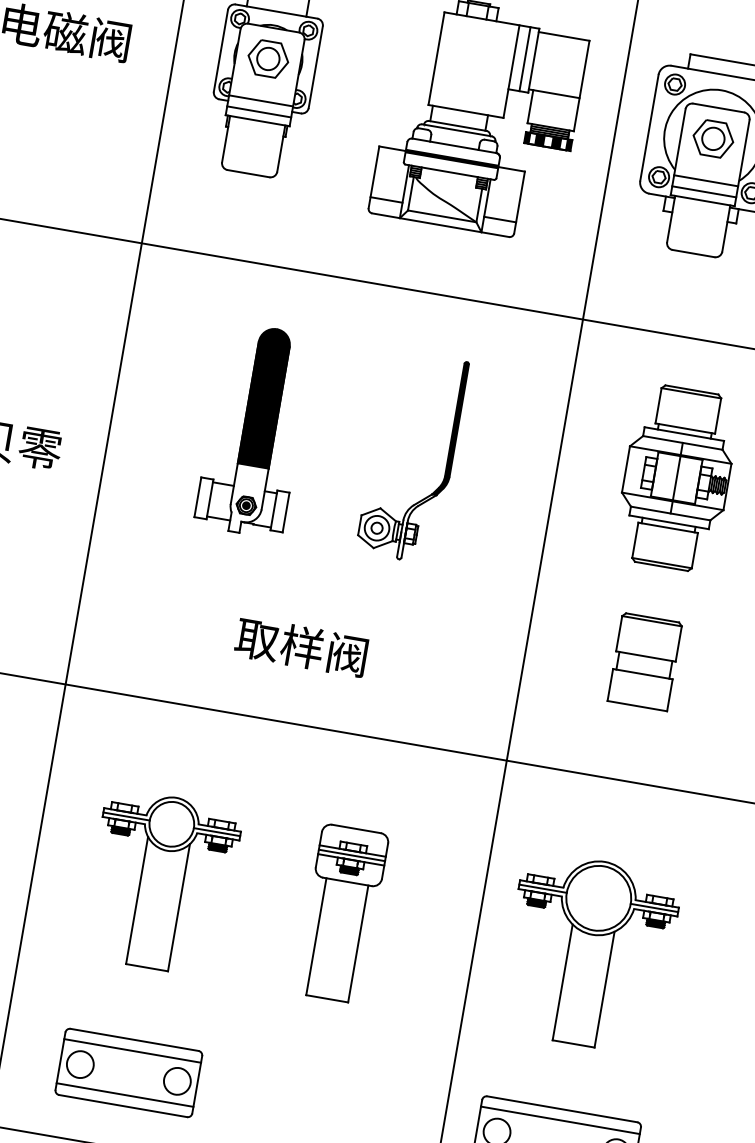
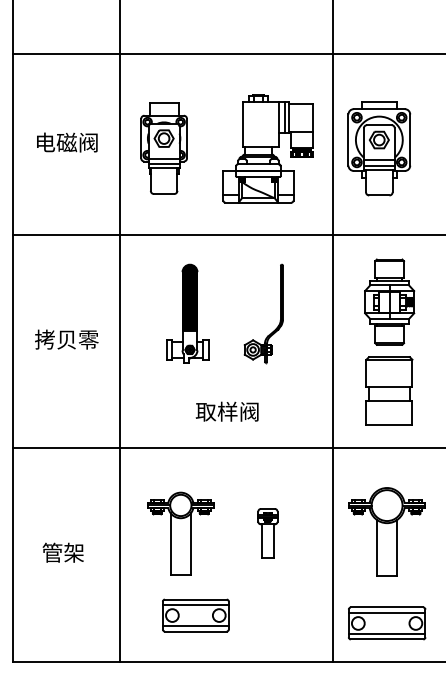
part: (644, 660) -> (389, 390), size x1.6
part: (341, 913) -> (267, 533), size x0.6
part: (128, 1072) -> (195, 615), moved

